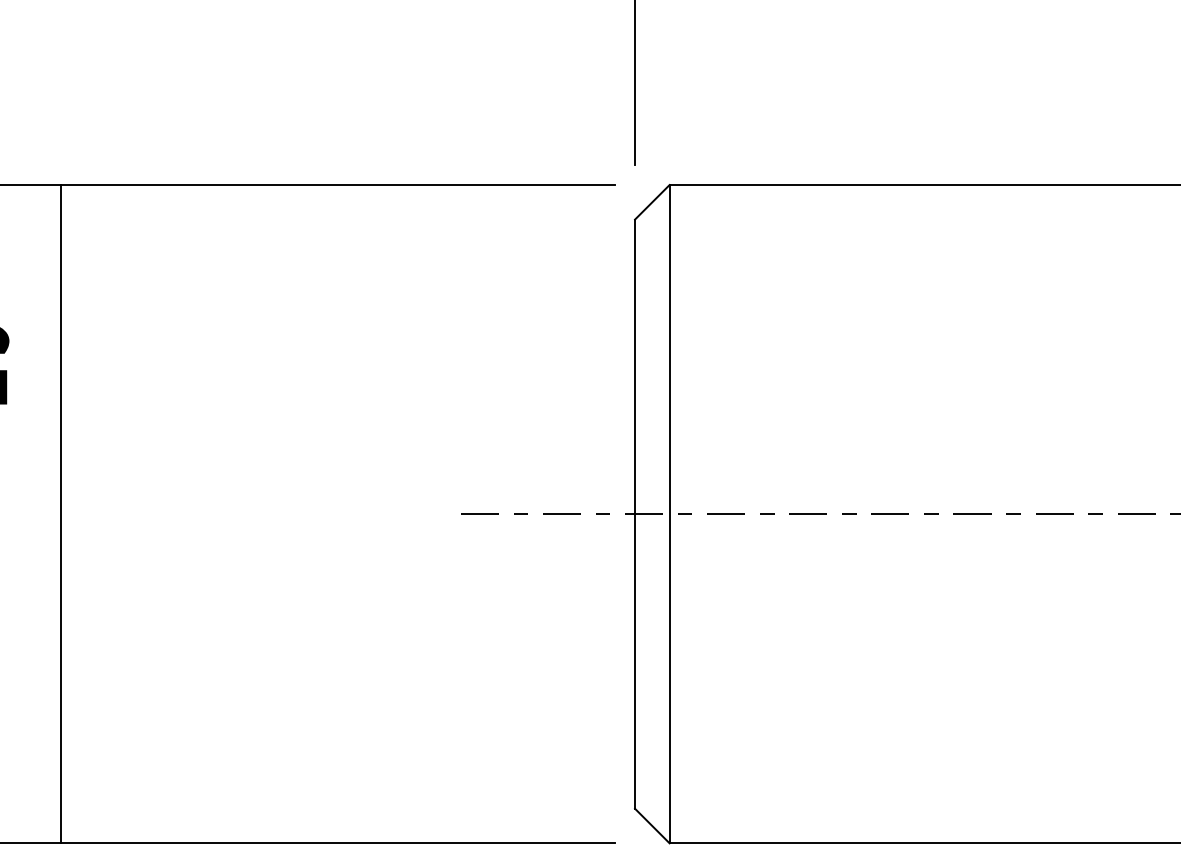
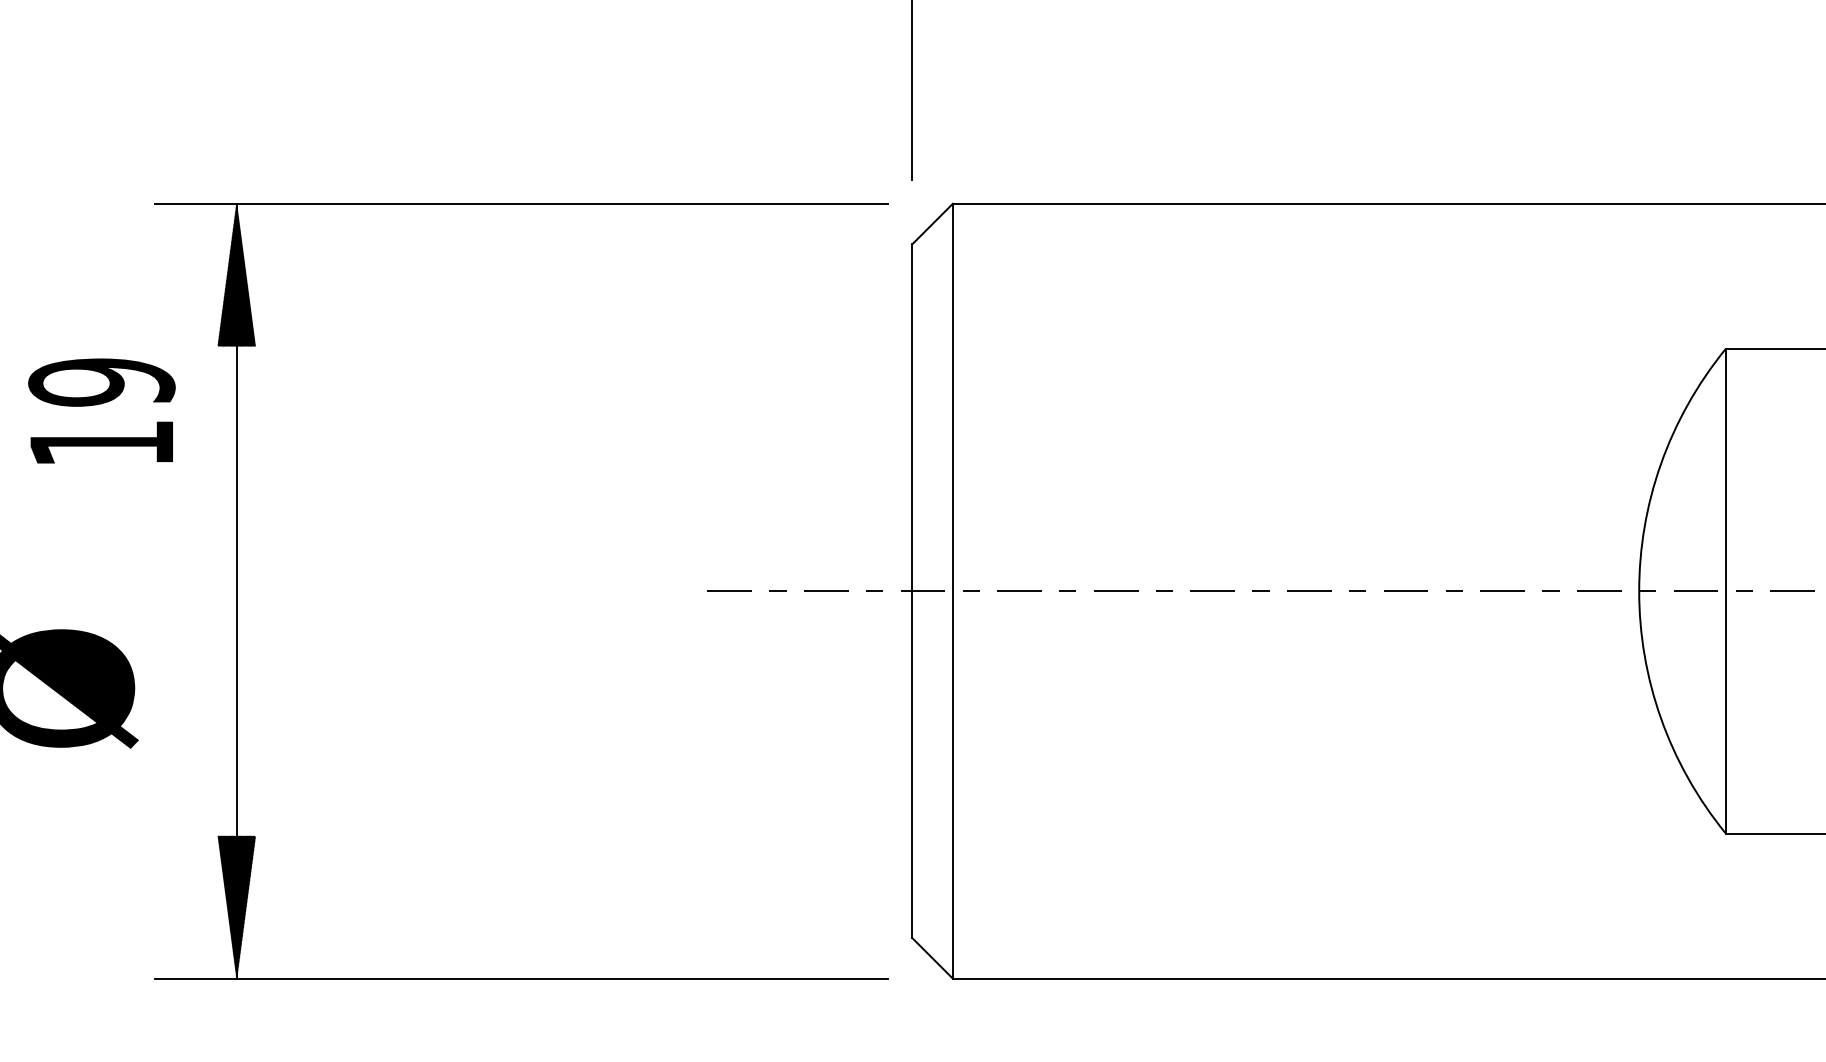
hatch: (61, 245) -> (236, 275), added
hatch: (61, 782) -> (236, 906), added

